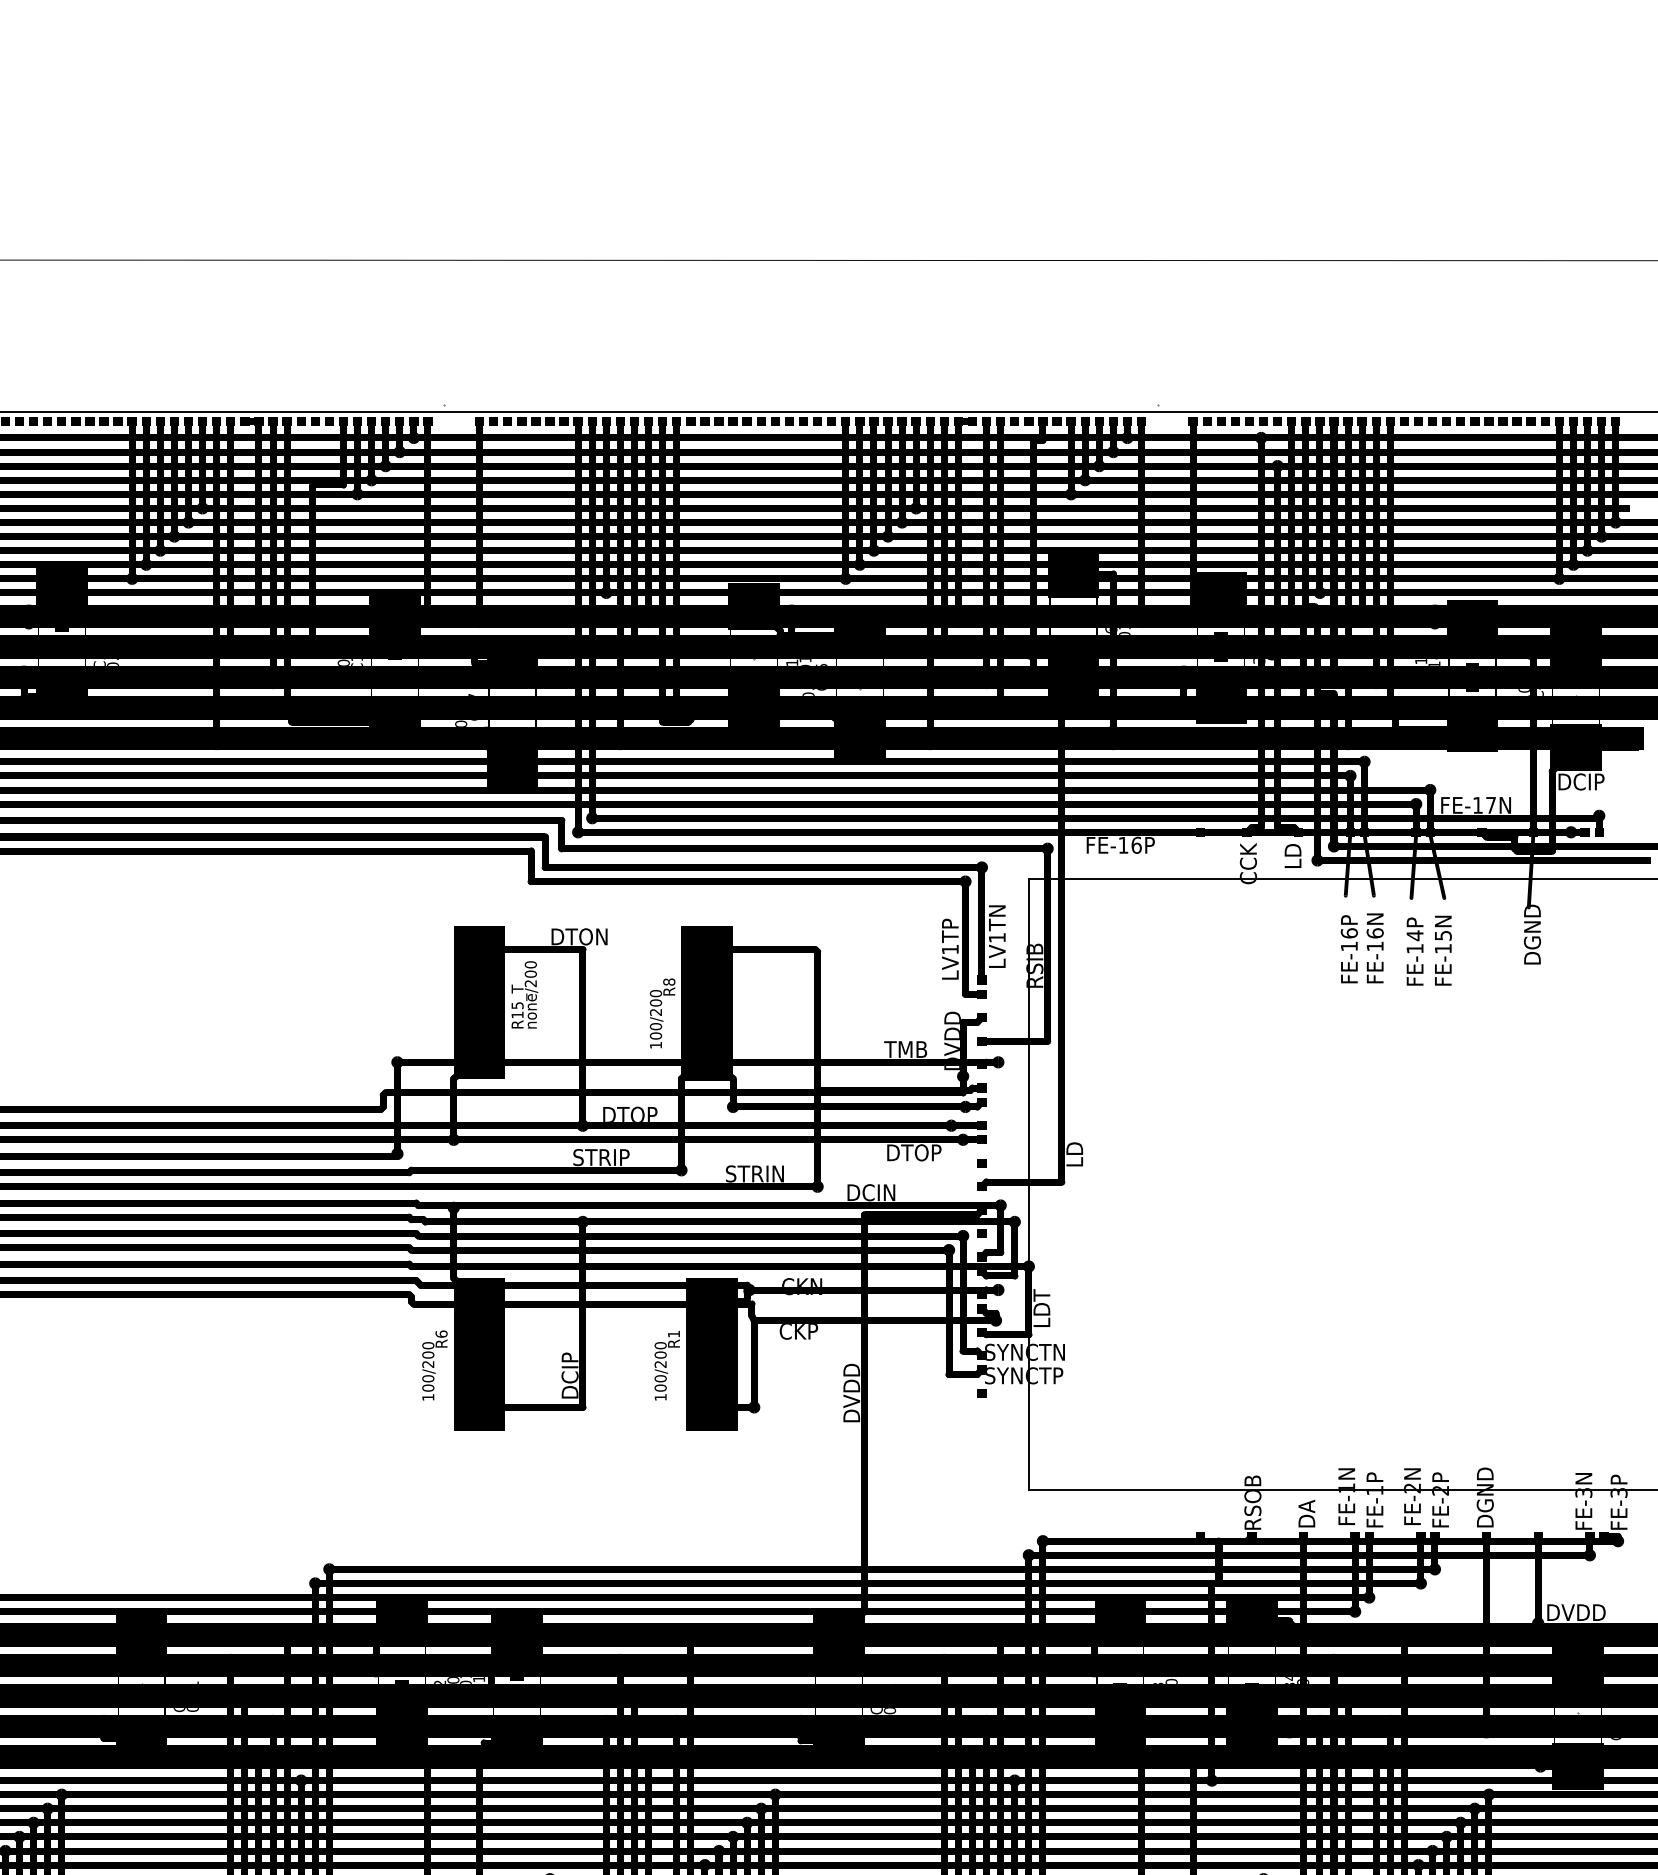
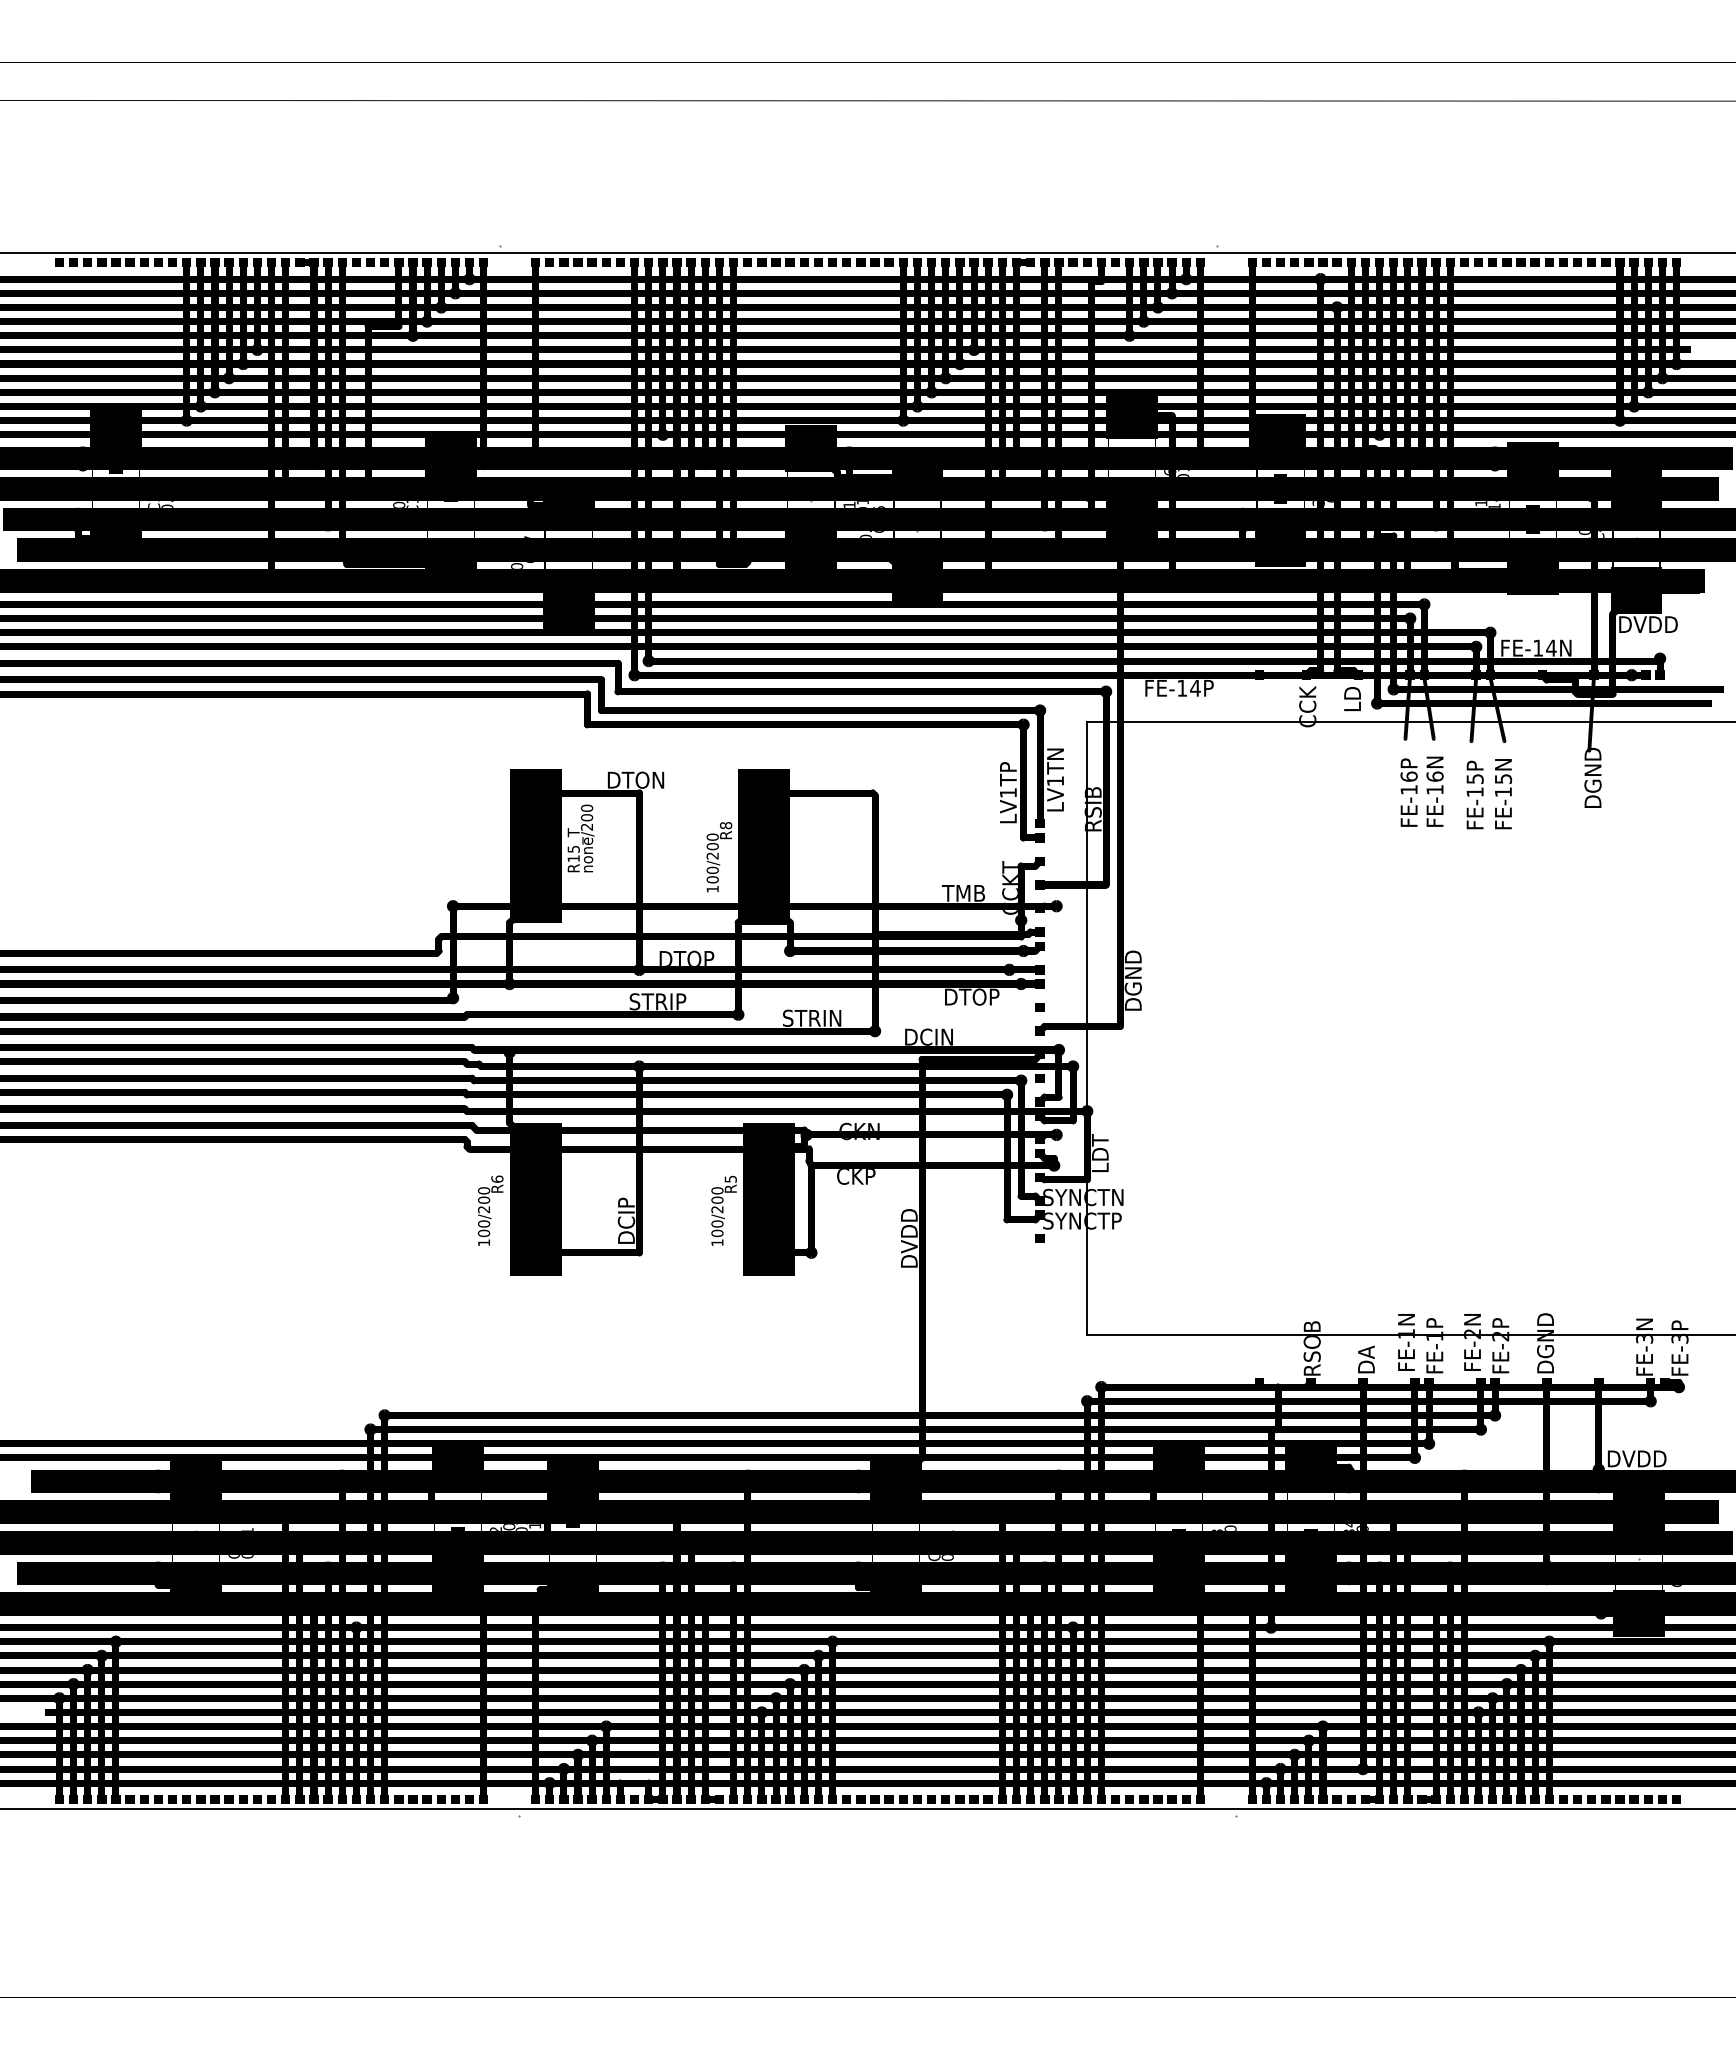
text: (1594, 781) -> (1655, 624), DCIP -> DVDD
text: (1491, 804) -> (1551, 647), FE-17N -> FE-14N
text: (1136, 844) -> (1195, 687), FE-16P -> FE-14P
text: (1414, 935) -> (1474, 778), FE-14P -> FE-15P
text: (952, 1040) -> (1010, 884), DVDD -> CCKT
text: (1073, 1135) -> (1132, 979), LD -> DGND
text: (673, 1333) -> (730, 1178), R1 -> R5

